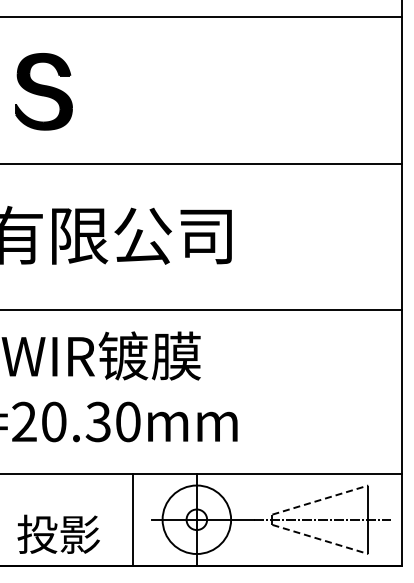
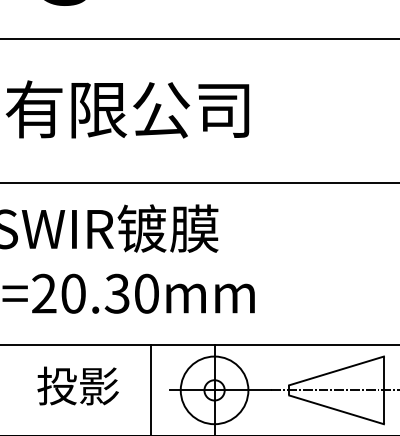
line: (320, 499) -> (336, 370), dashed -> solid
text: (58, 533) -> (77, 385), moved
line: (320, 539) -> (336, 409), dashed -> solid

